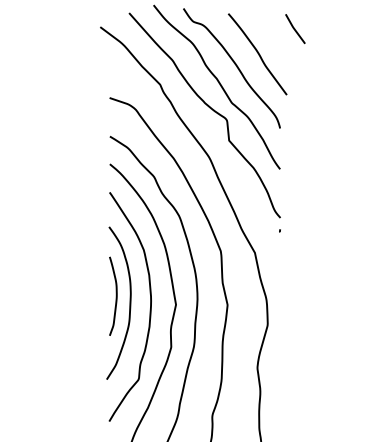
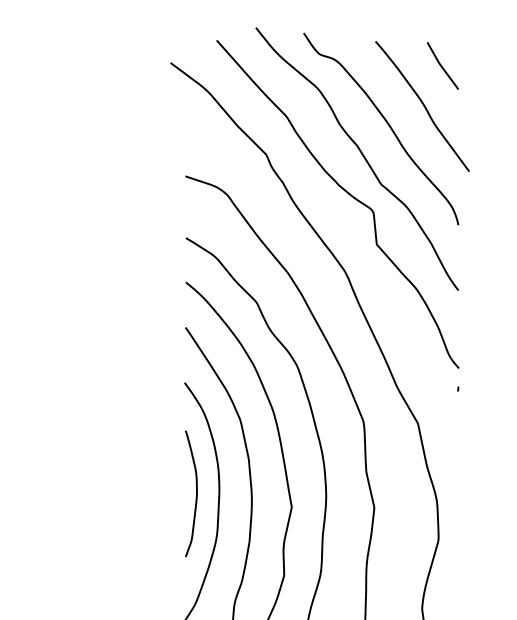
line: (295, 29) -> (443, 66), moved

